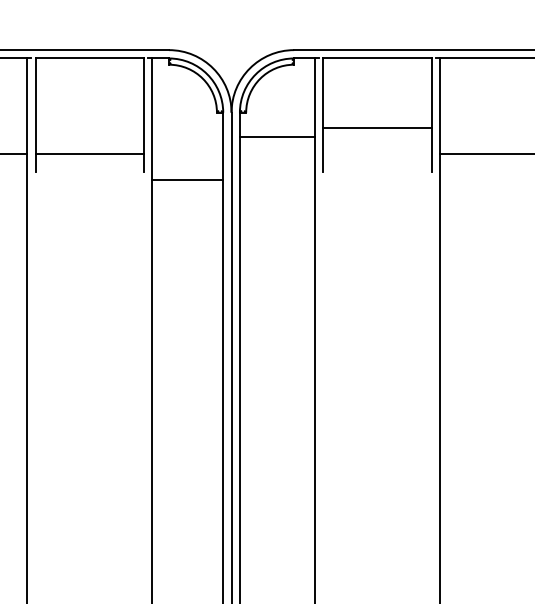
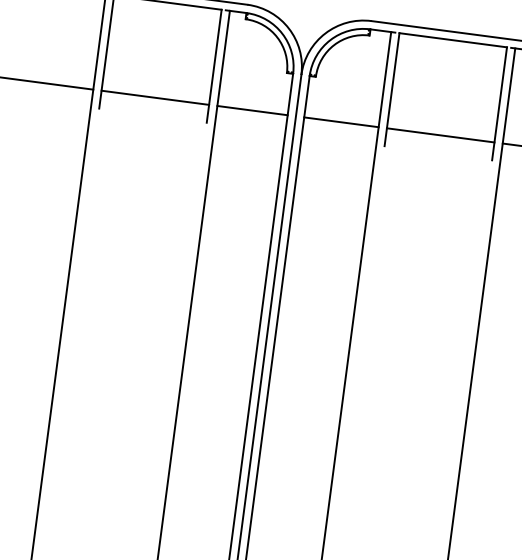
line: (377, 128) -> (440, 135), moved
line: (277, 137) -> (341, 122), moved
line: (187, 180) -> (252, 110), moved

